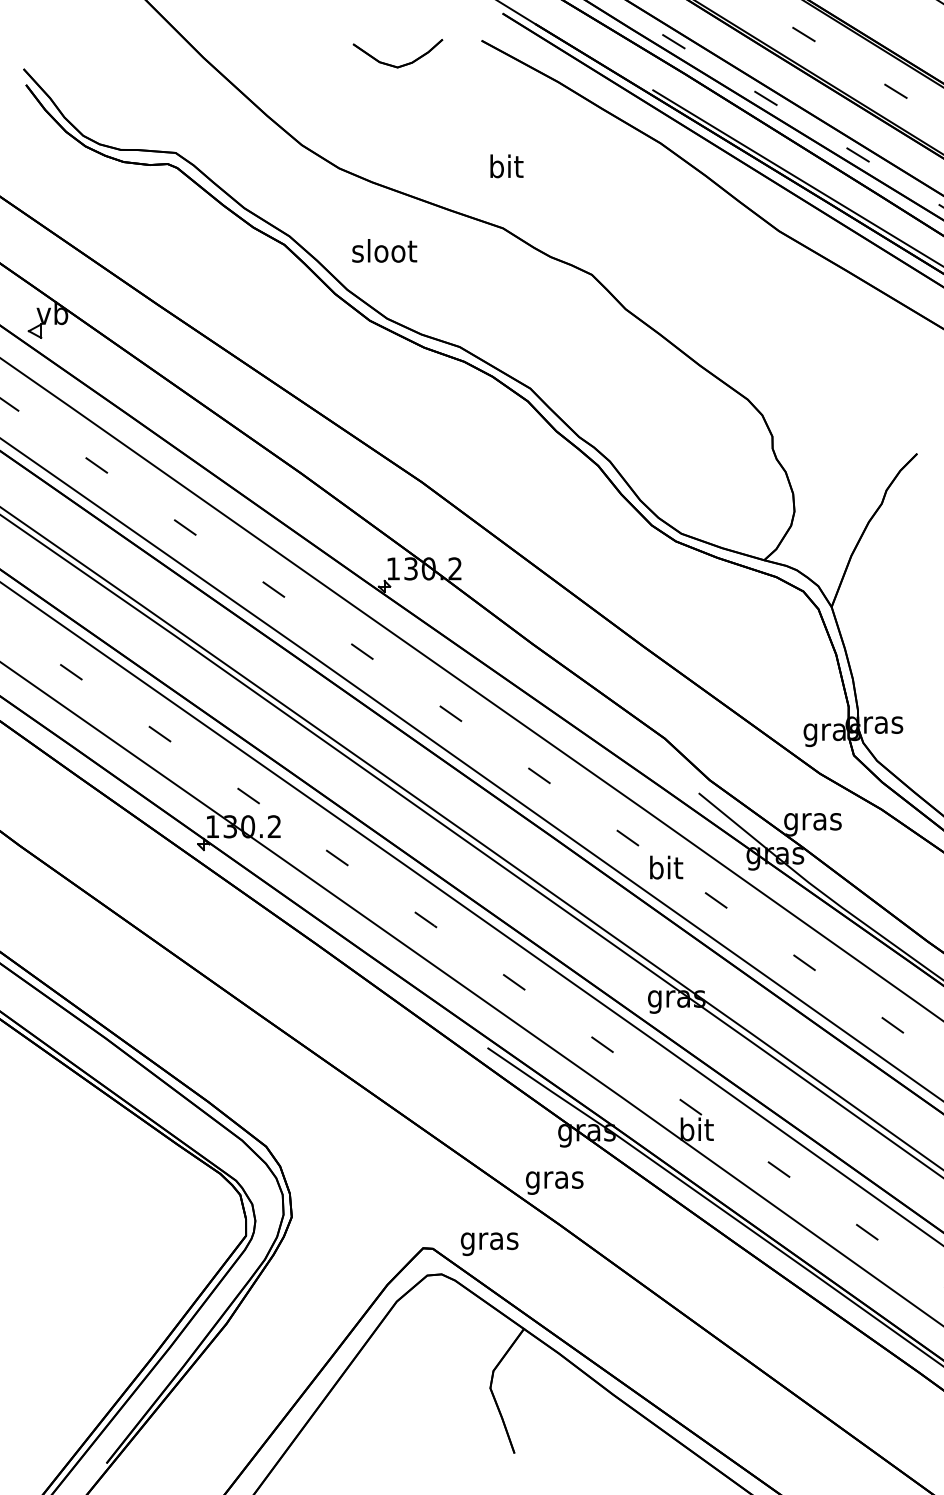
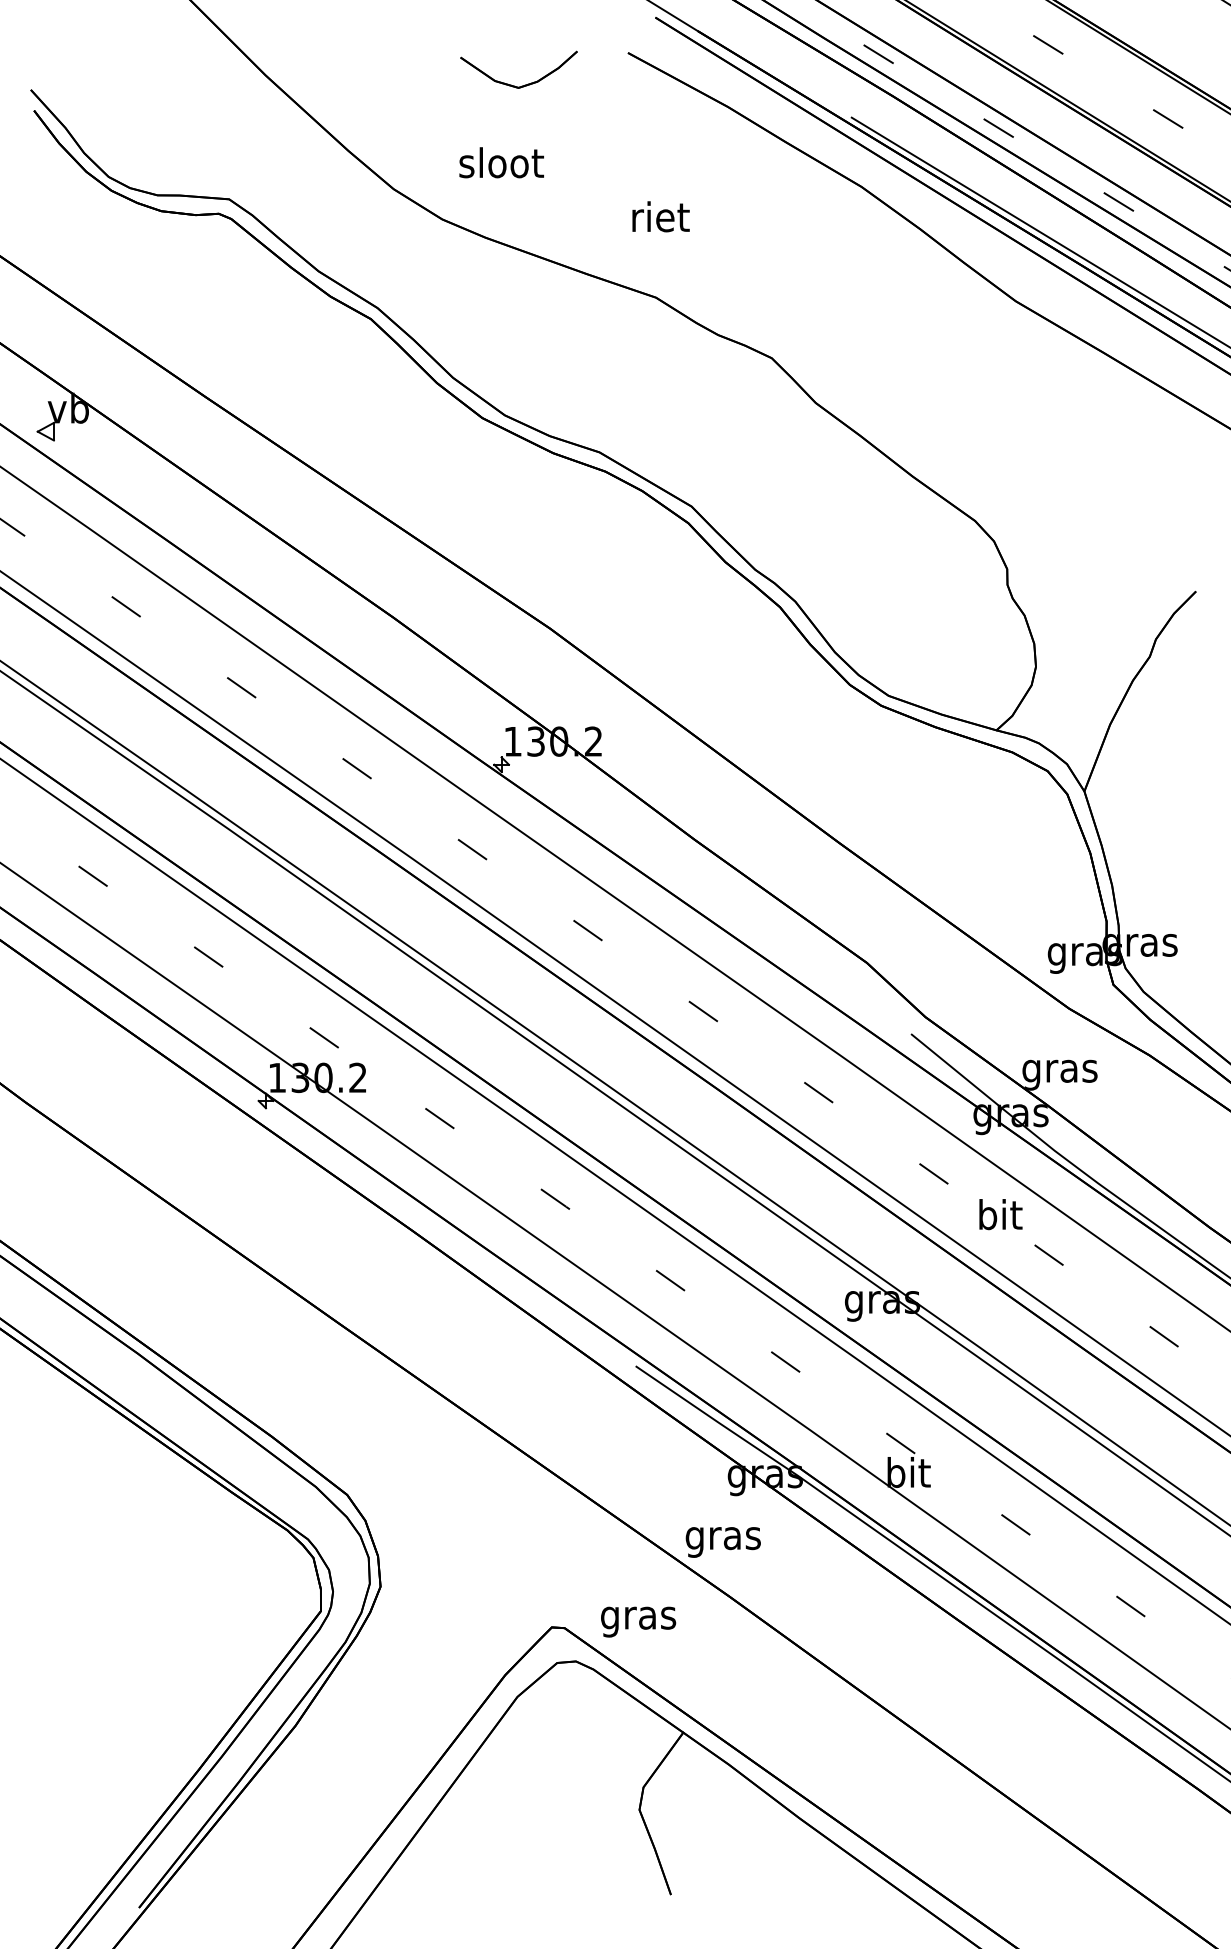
text: (506, 166) -> (660, 216), bit -> riet
text: (384, 250) -> (501, 162), moved
text: (666, 867) -> (1000, 1214), moved

